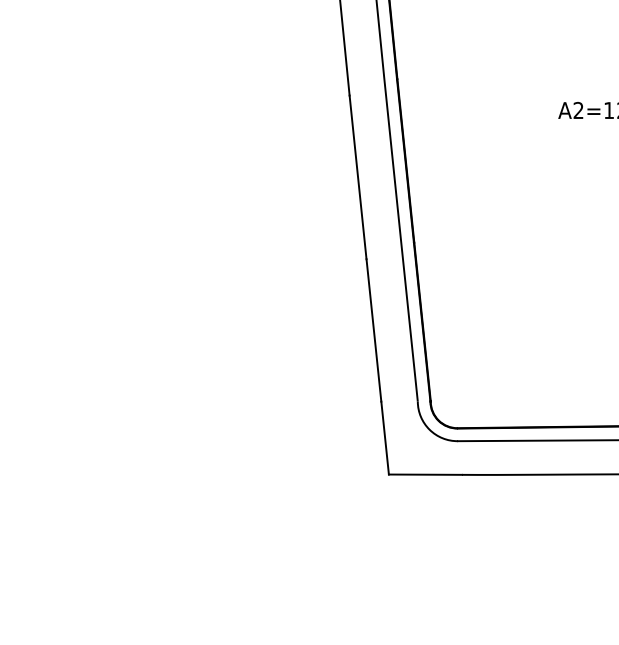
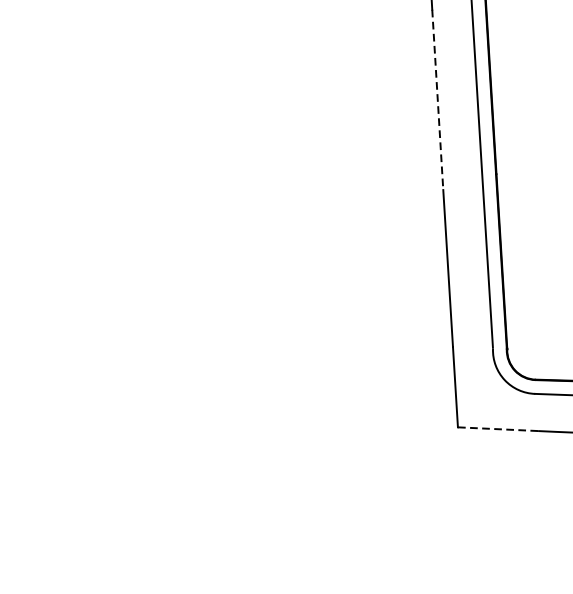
line: (358, 177) -> (438, 99), solid -> dashed
line: (425, 474) -> (498, 428), solid -> dashed

